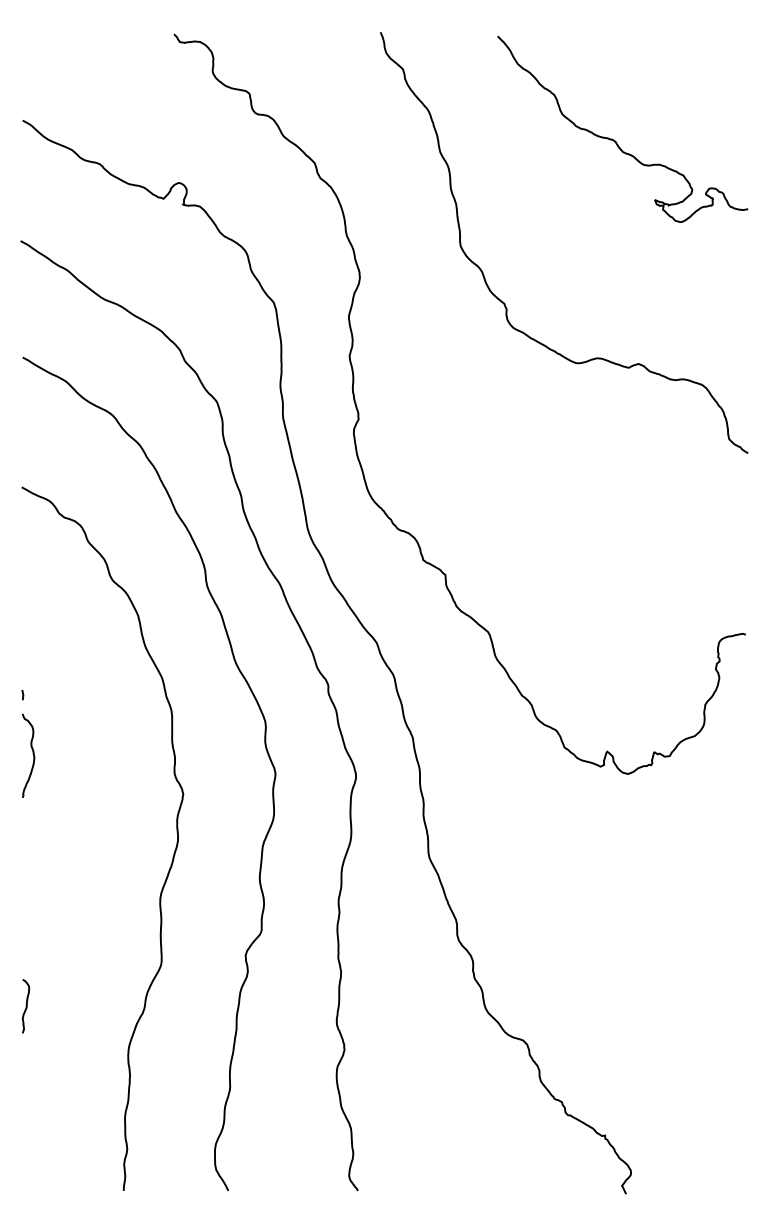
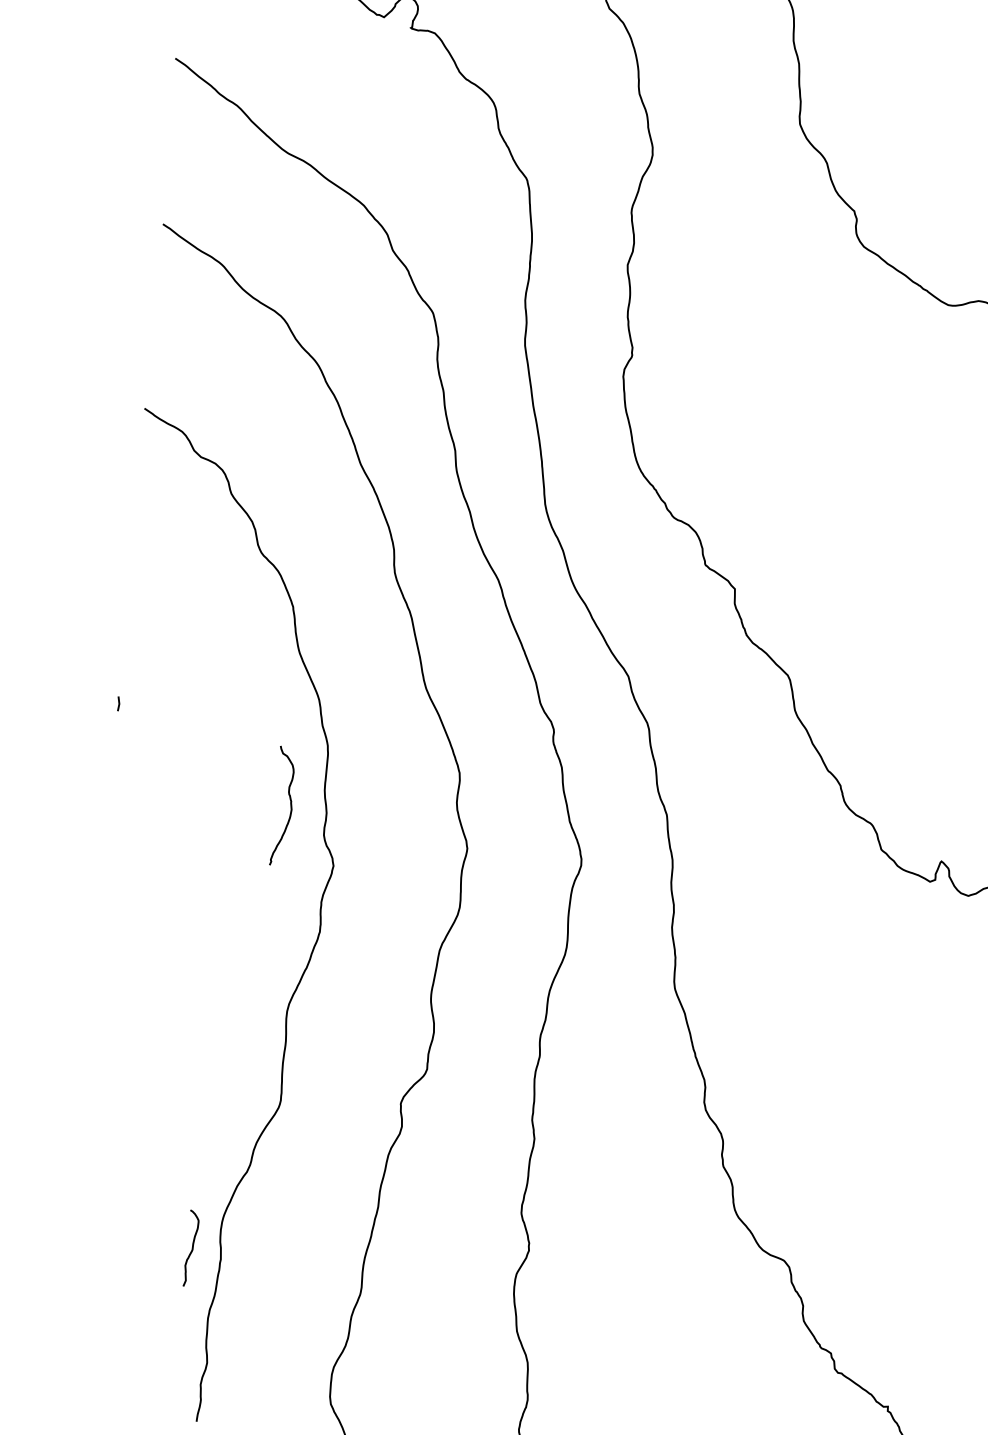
curve: (32, 753) -> (289, 803), moved
curve: (25, 1006) -> (190, 1248), moved

